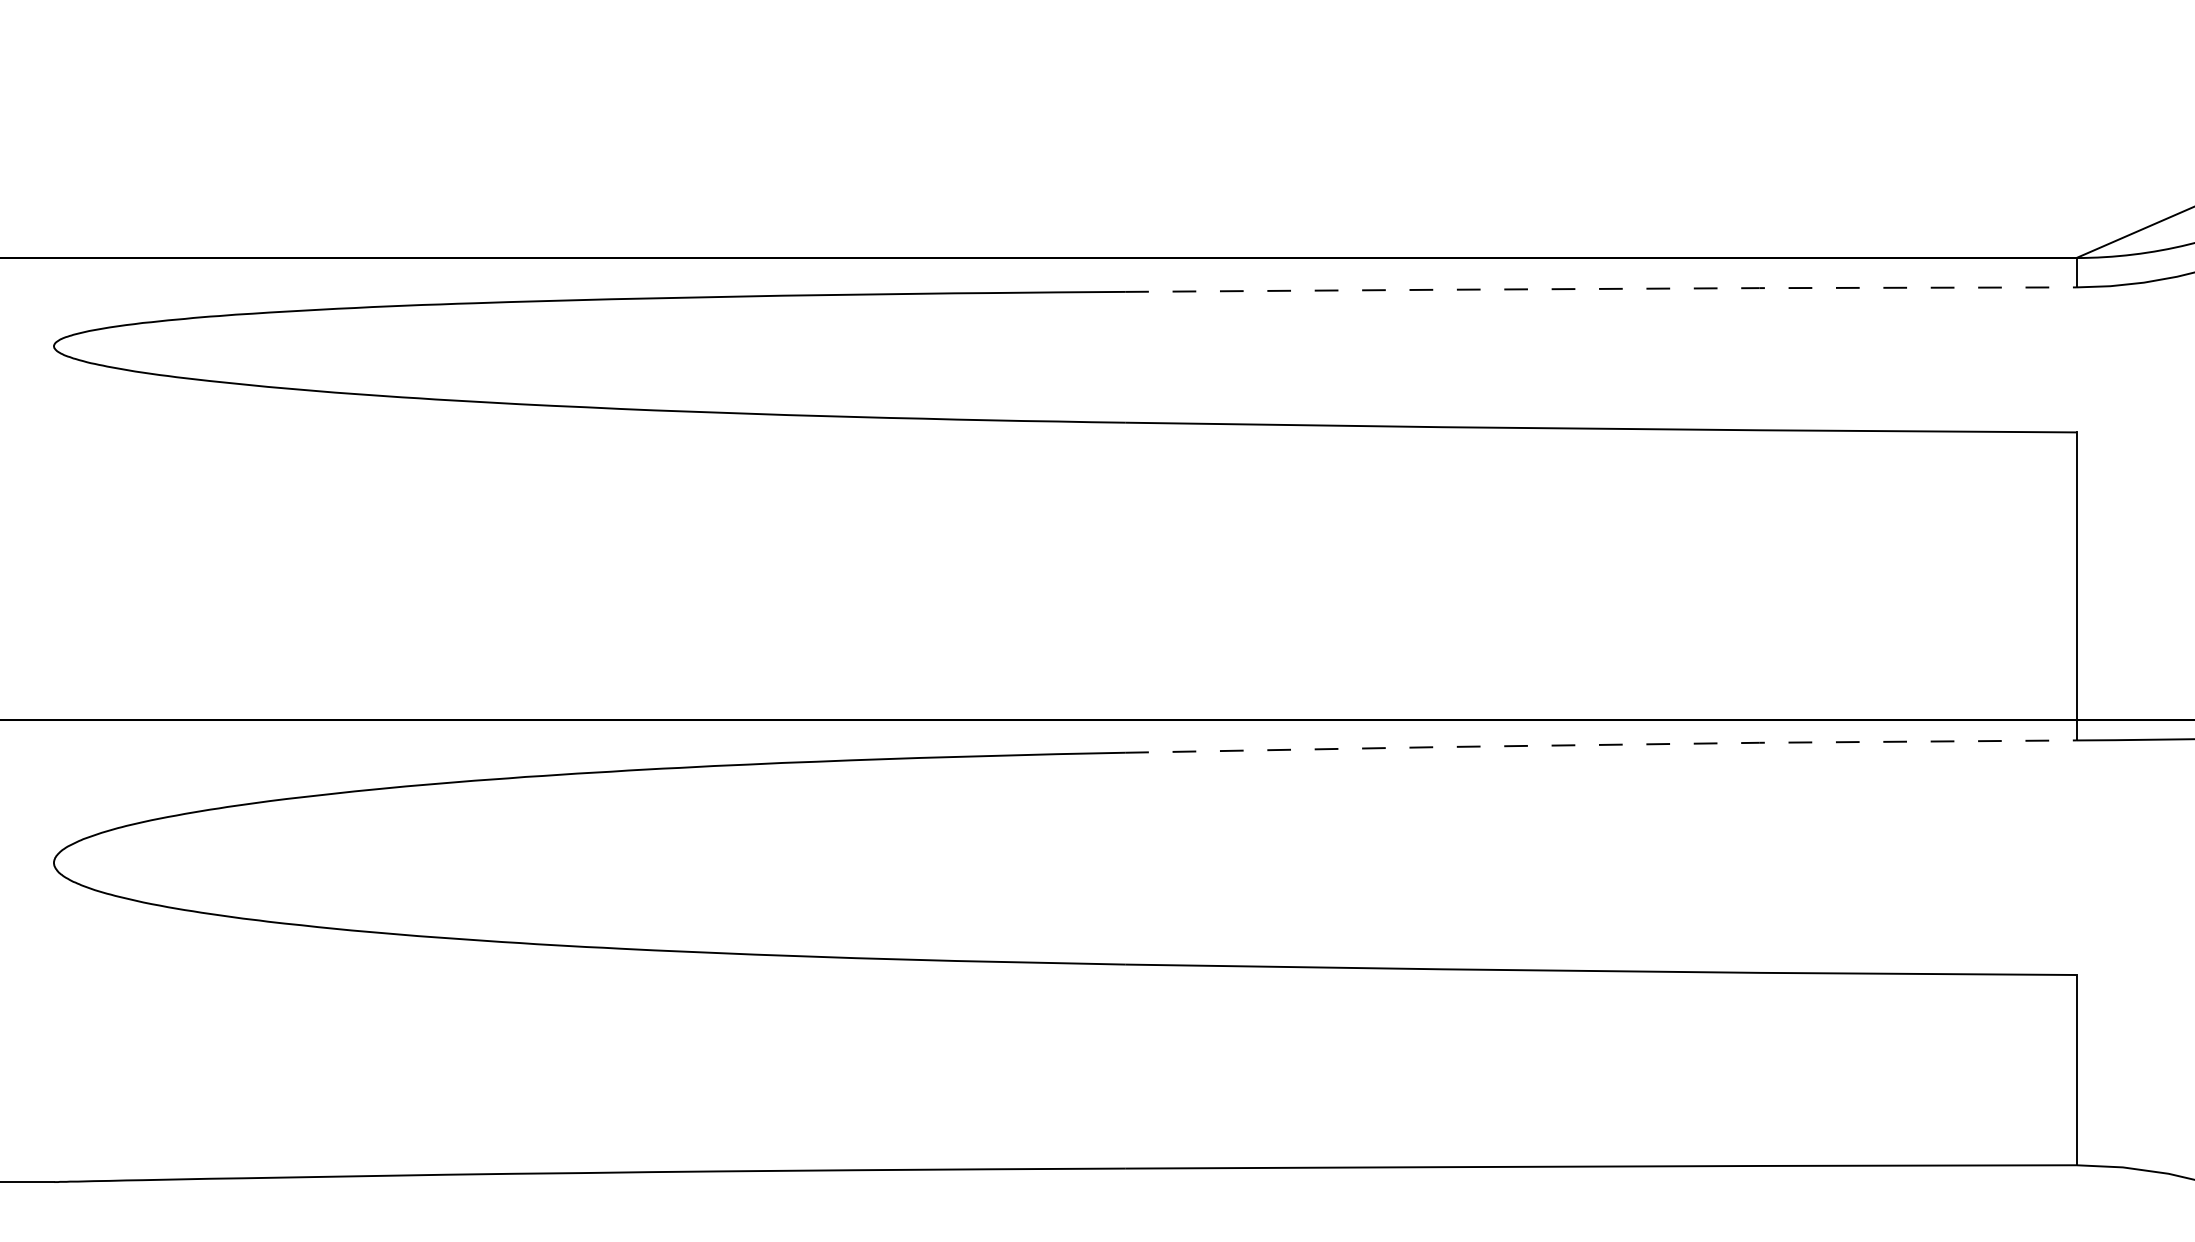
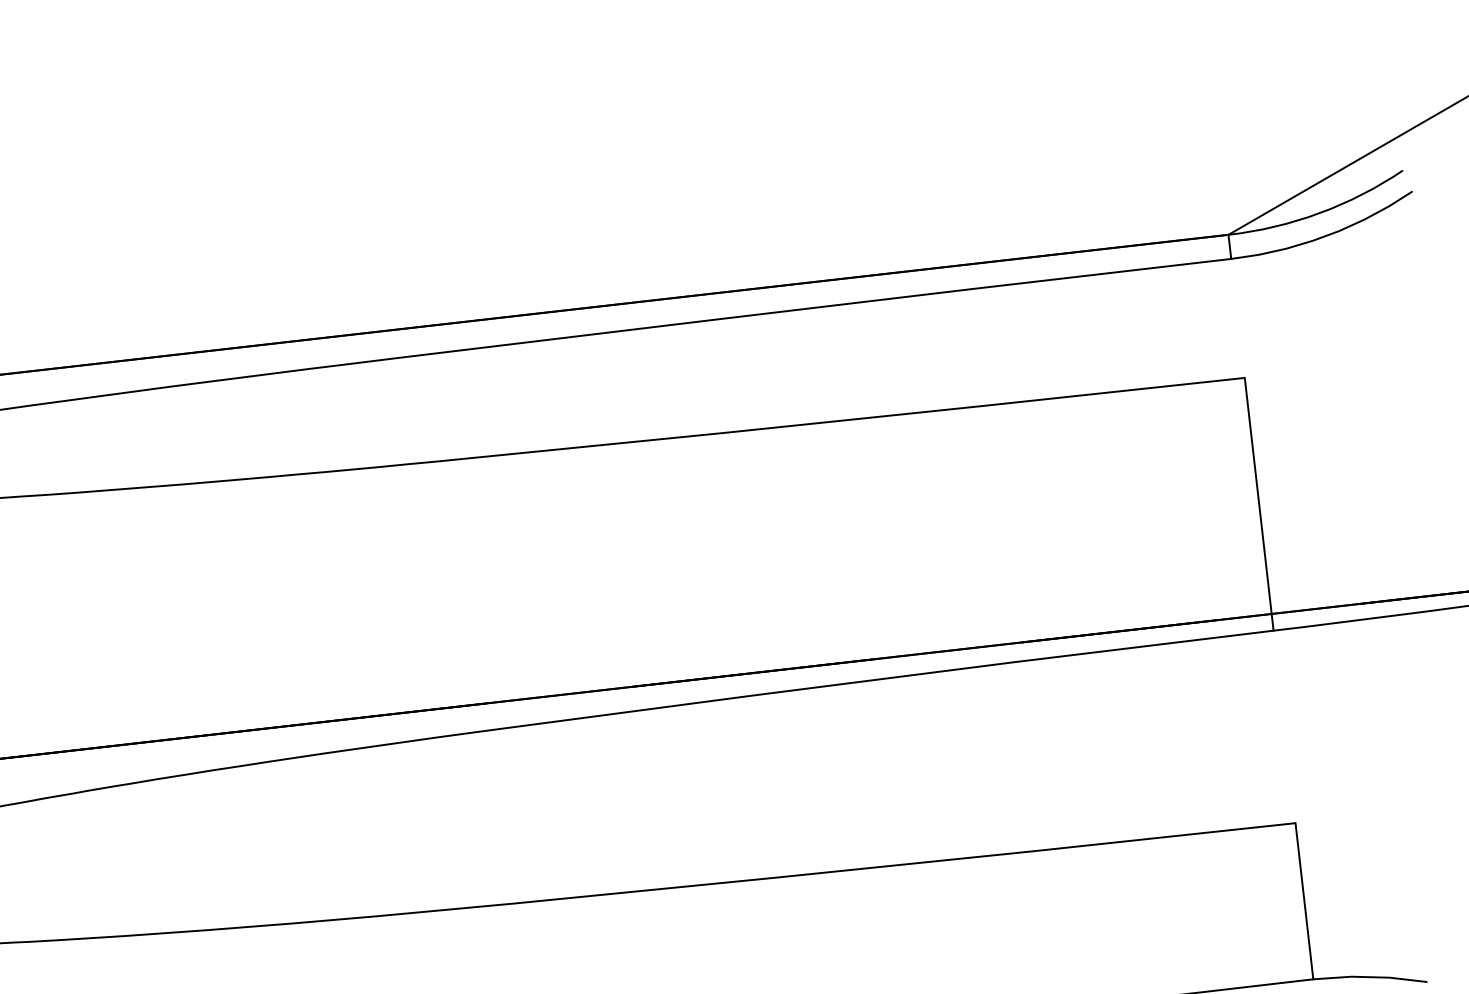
line: (1600, 288) -> (840, 304), dashed -> solid
line: (1600, 744) -> (883, 678), dashed -> solid

